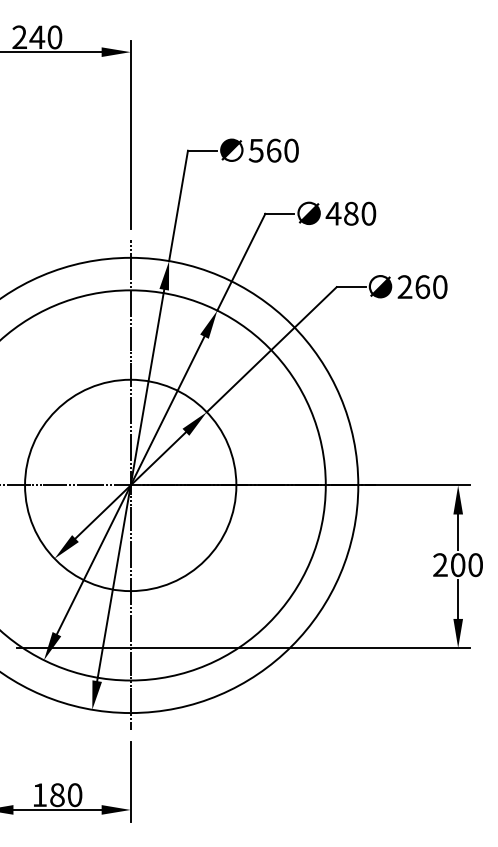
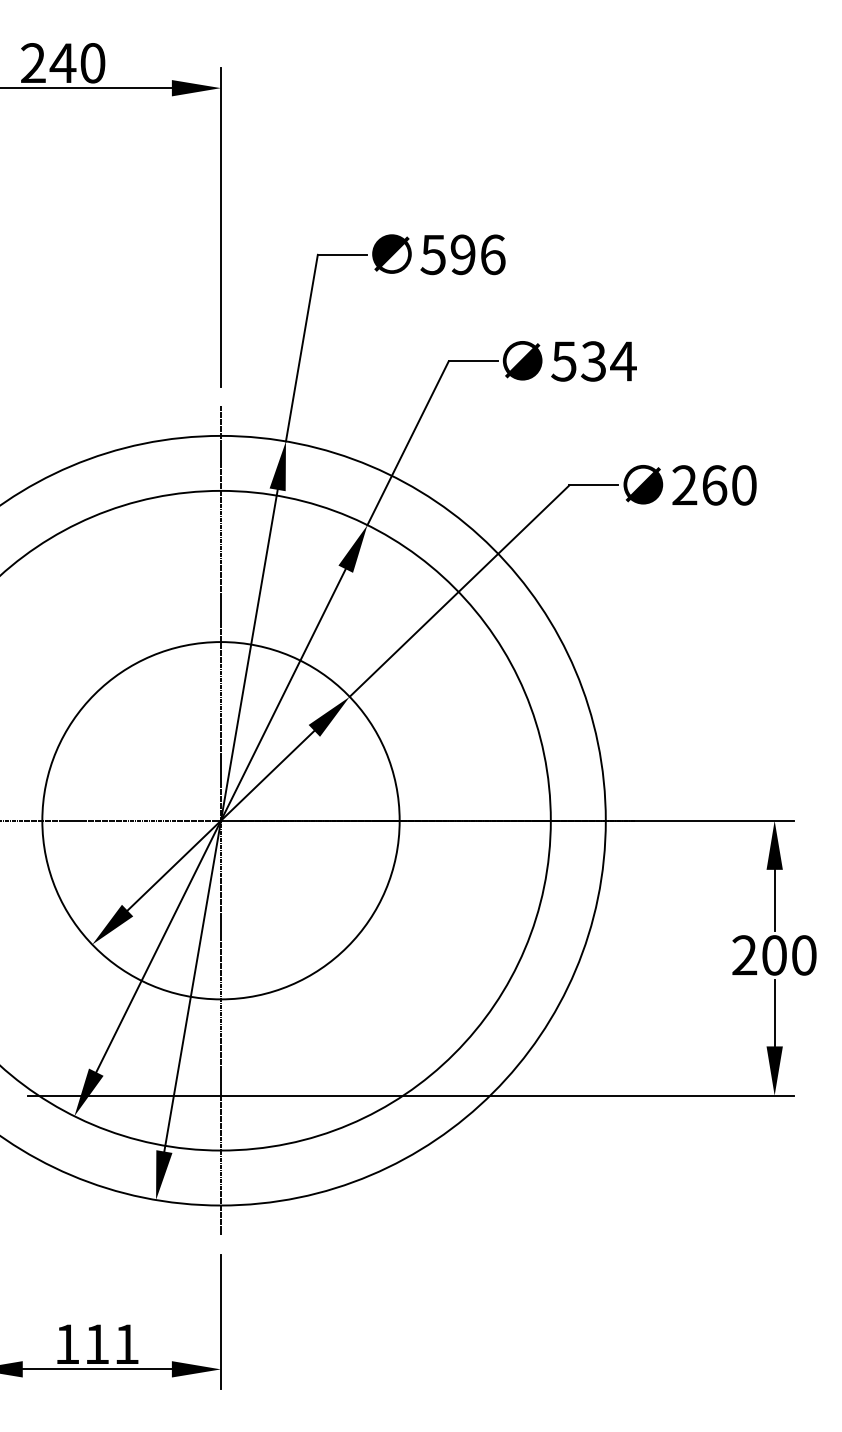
text: (282, 150) -> (477, 254), 560 -> 596
text: (350, 213) -> (592, 360), 480 -> 534
text: (66, 795) -> (112, 1344), 180 -> 111

